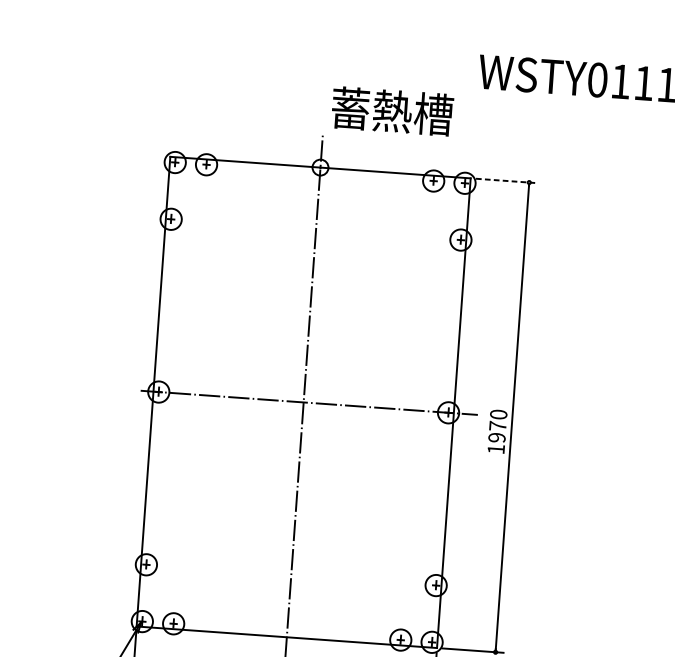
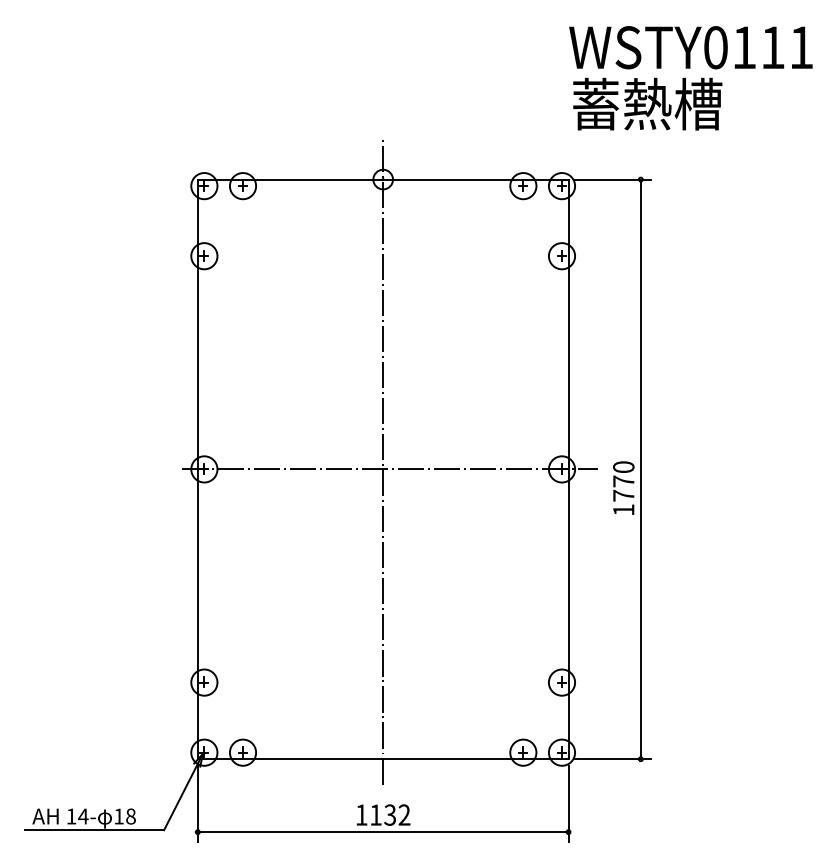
text: (392, 110) -> (647, 103), moved
line: (506, 180) -> (612, 179), dashed -> solid
text: (496, 437) -> (623, 495), 1970 -> 1770

